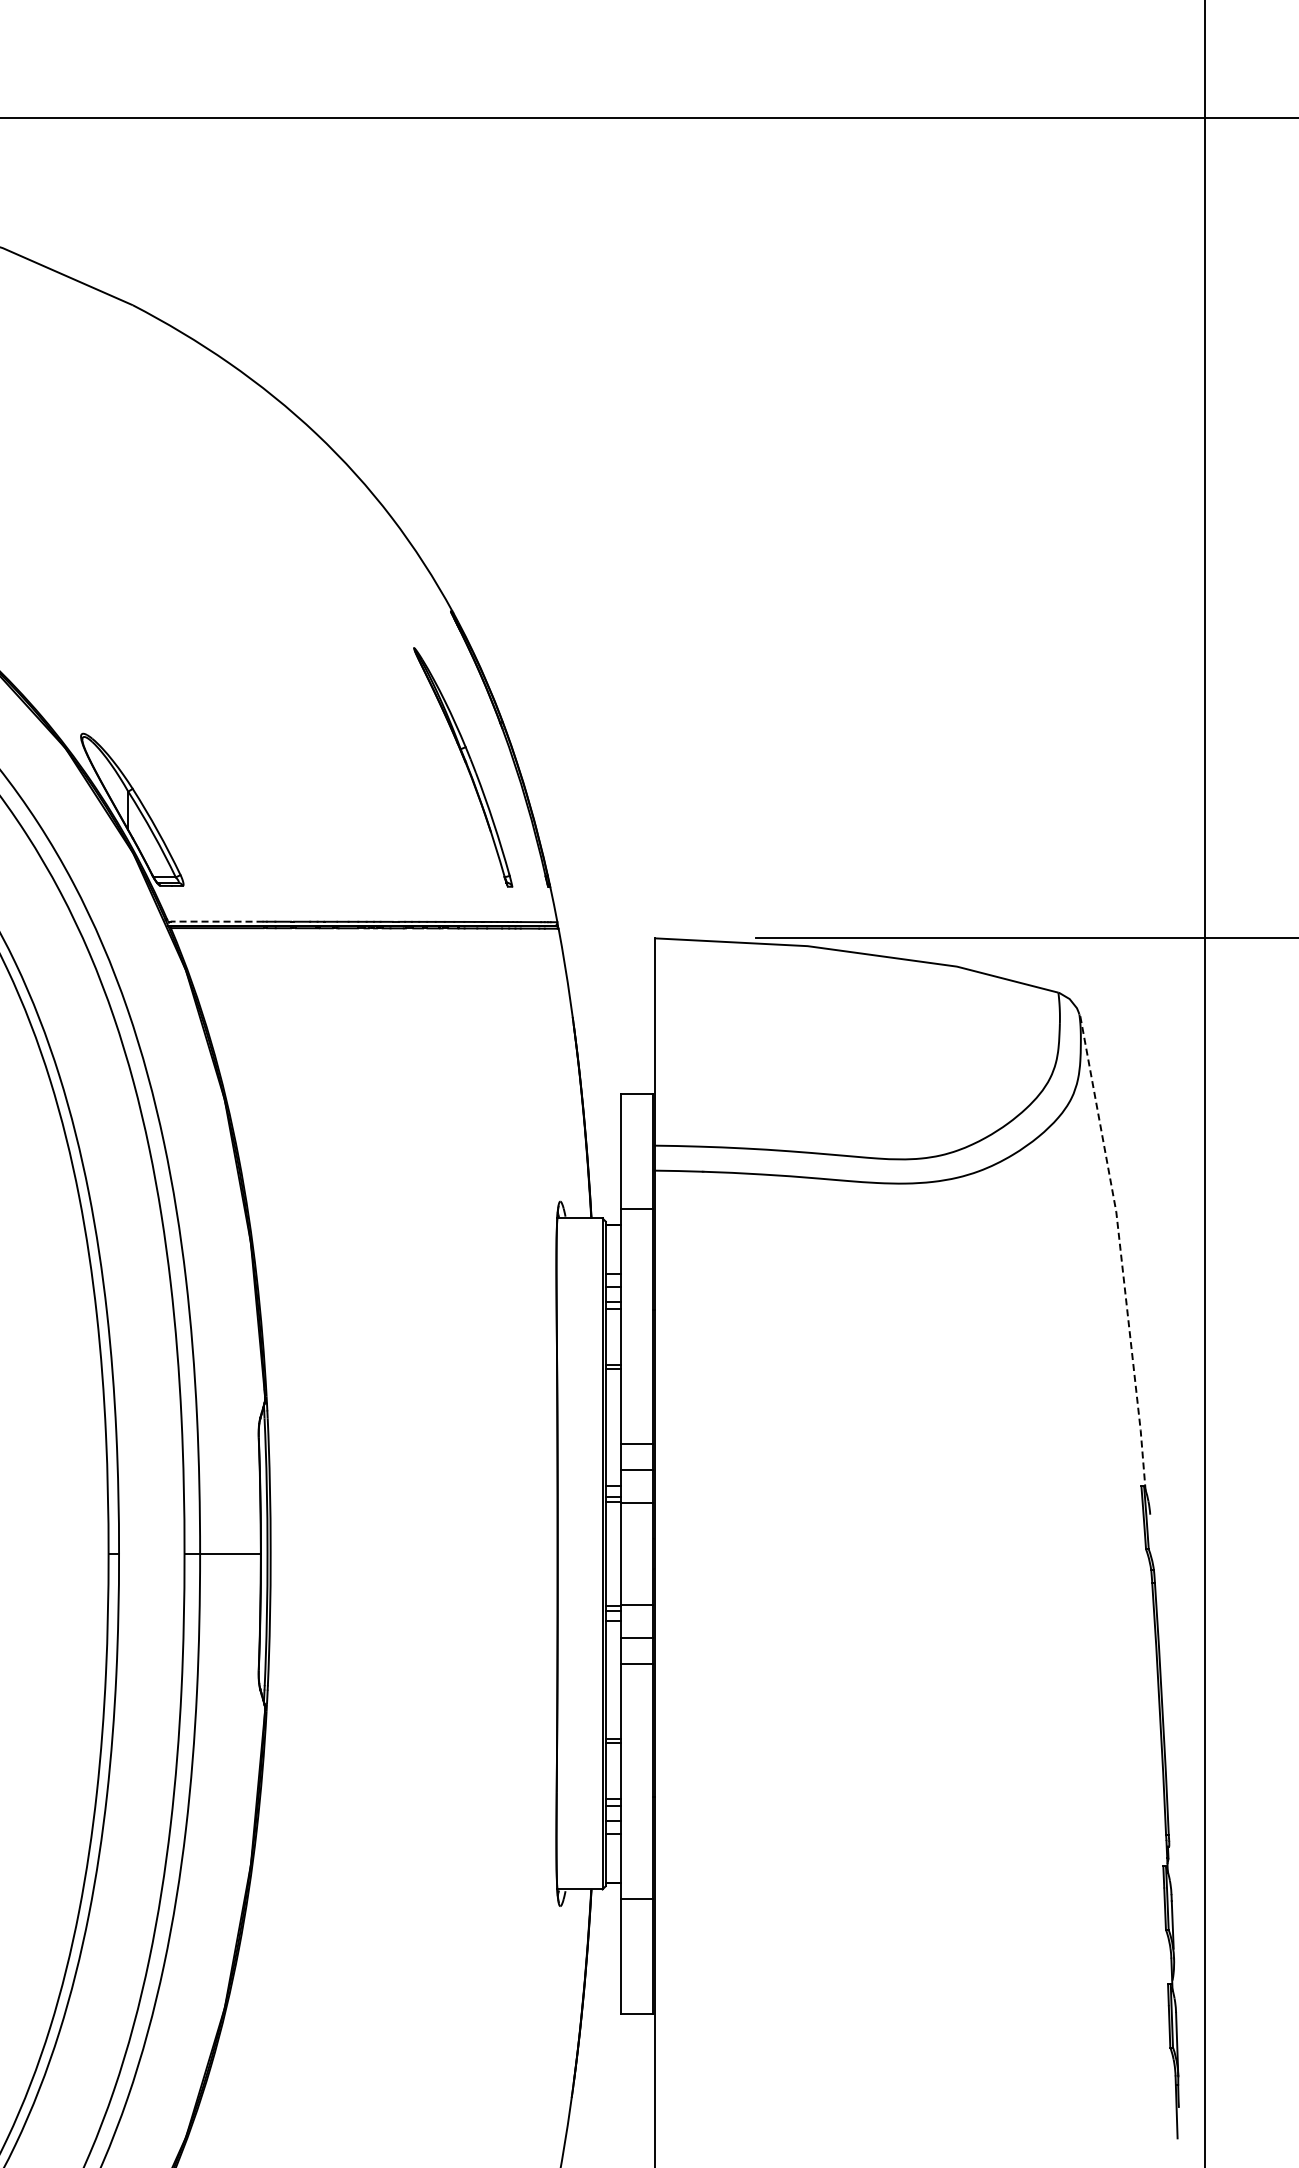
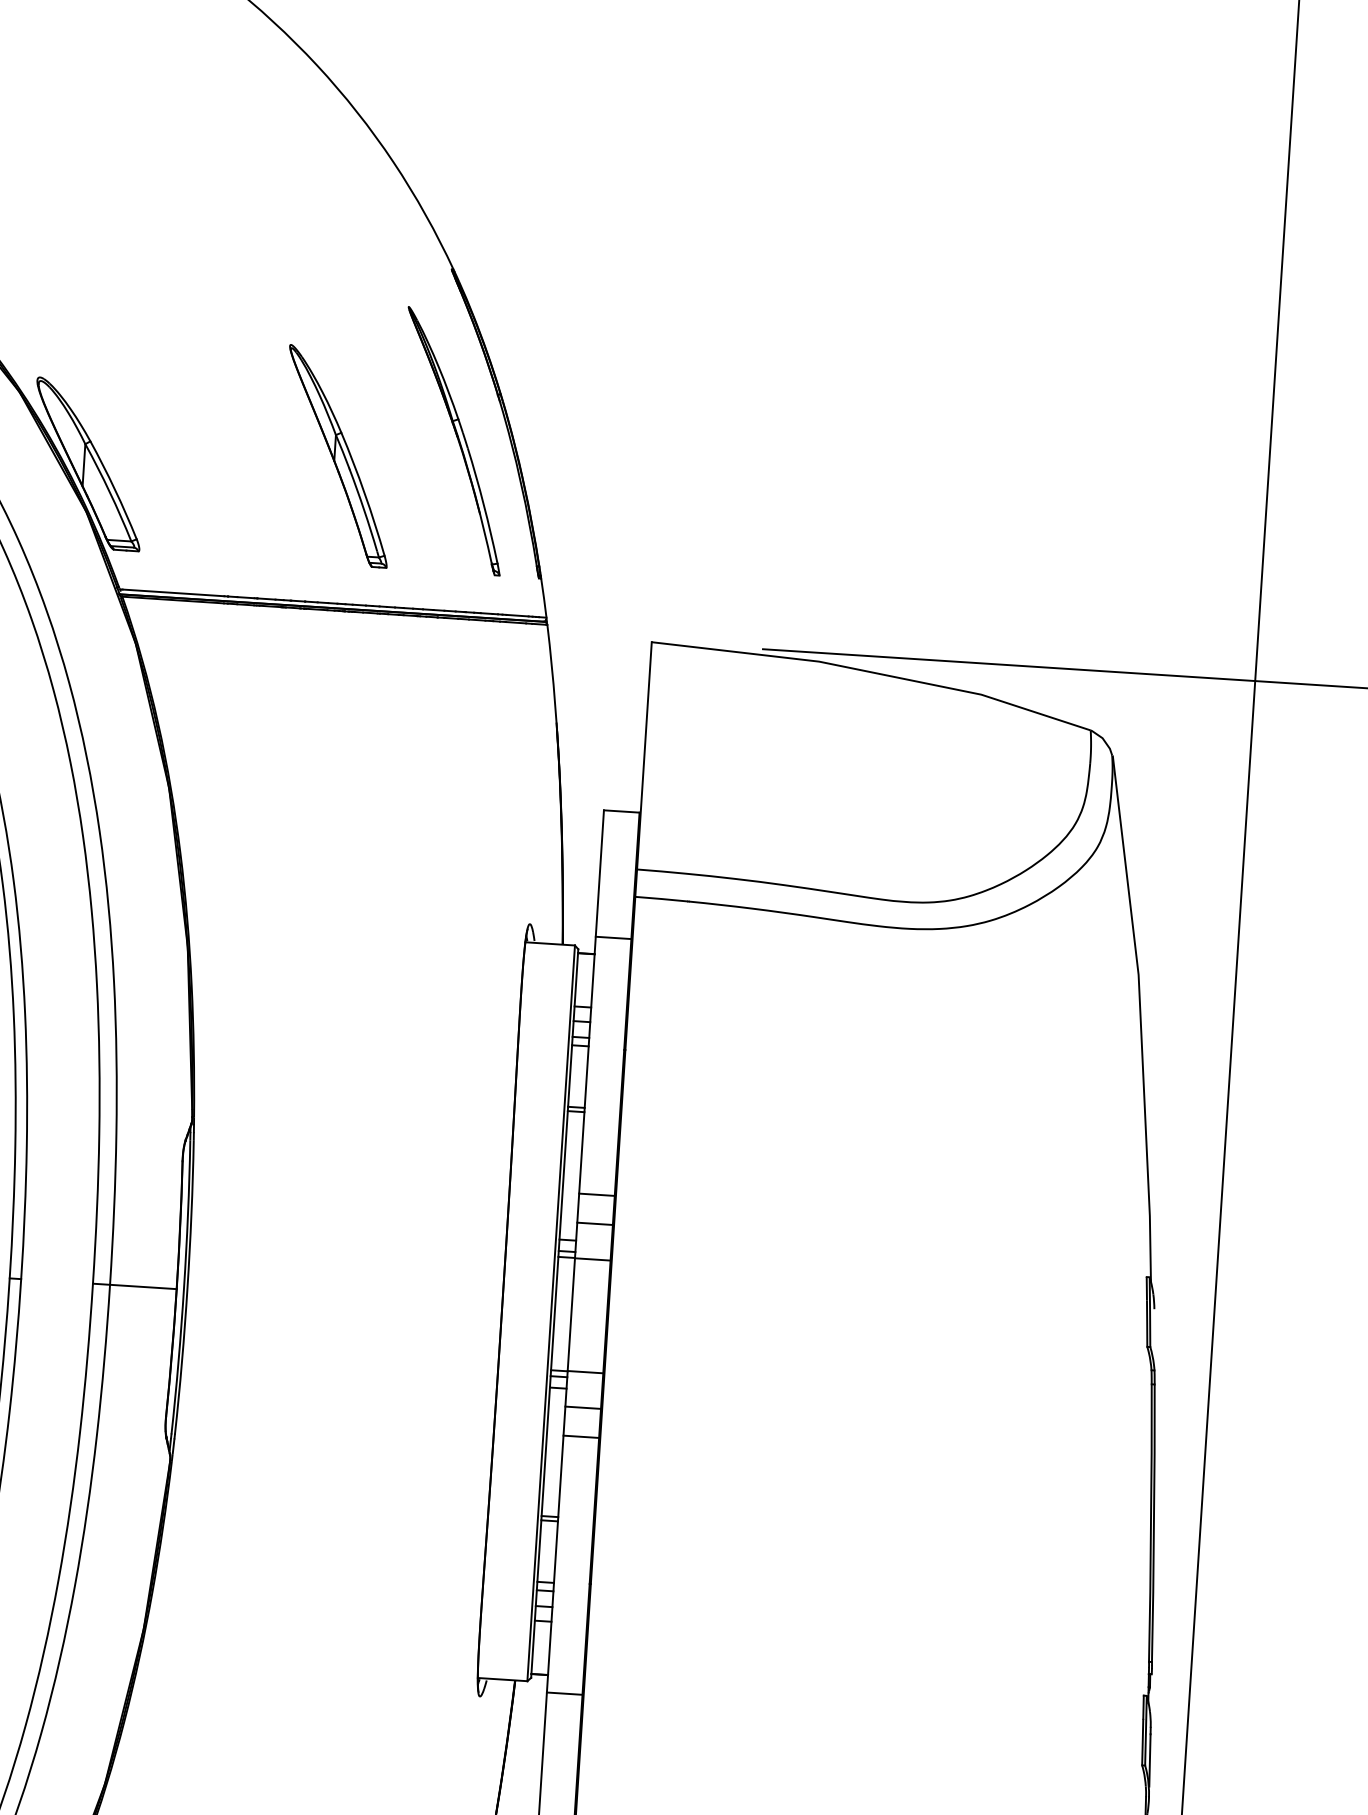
part: (358, 787) -> (337, 455), added
line: (216, 921) -> (172, 592), dashed -> solid
line: (1120, 1251) -> (1140, 1018), dashed -> solid

